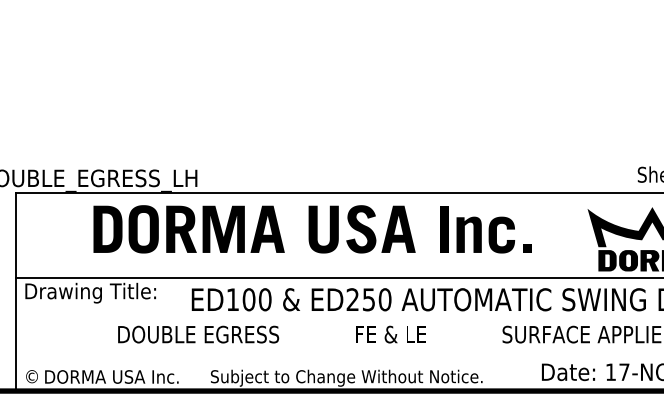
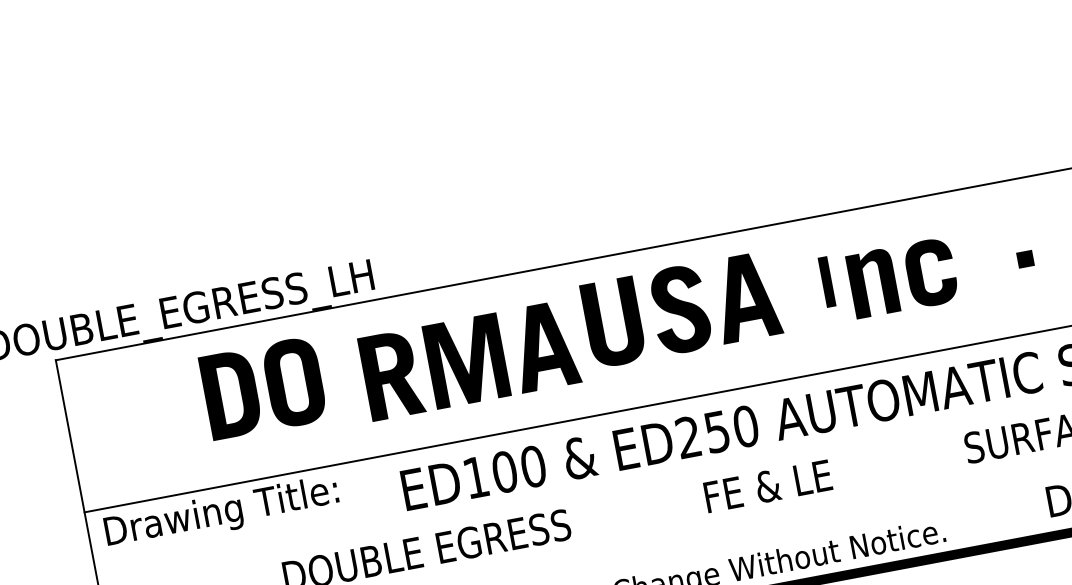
part: (225, 228) -> (469, 358), moved
part: (444, 229) -> (827, 282), size x0.6
part: (527, 248) -> (1025, 259), moved

